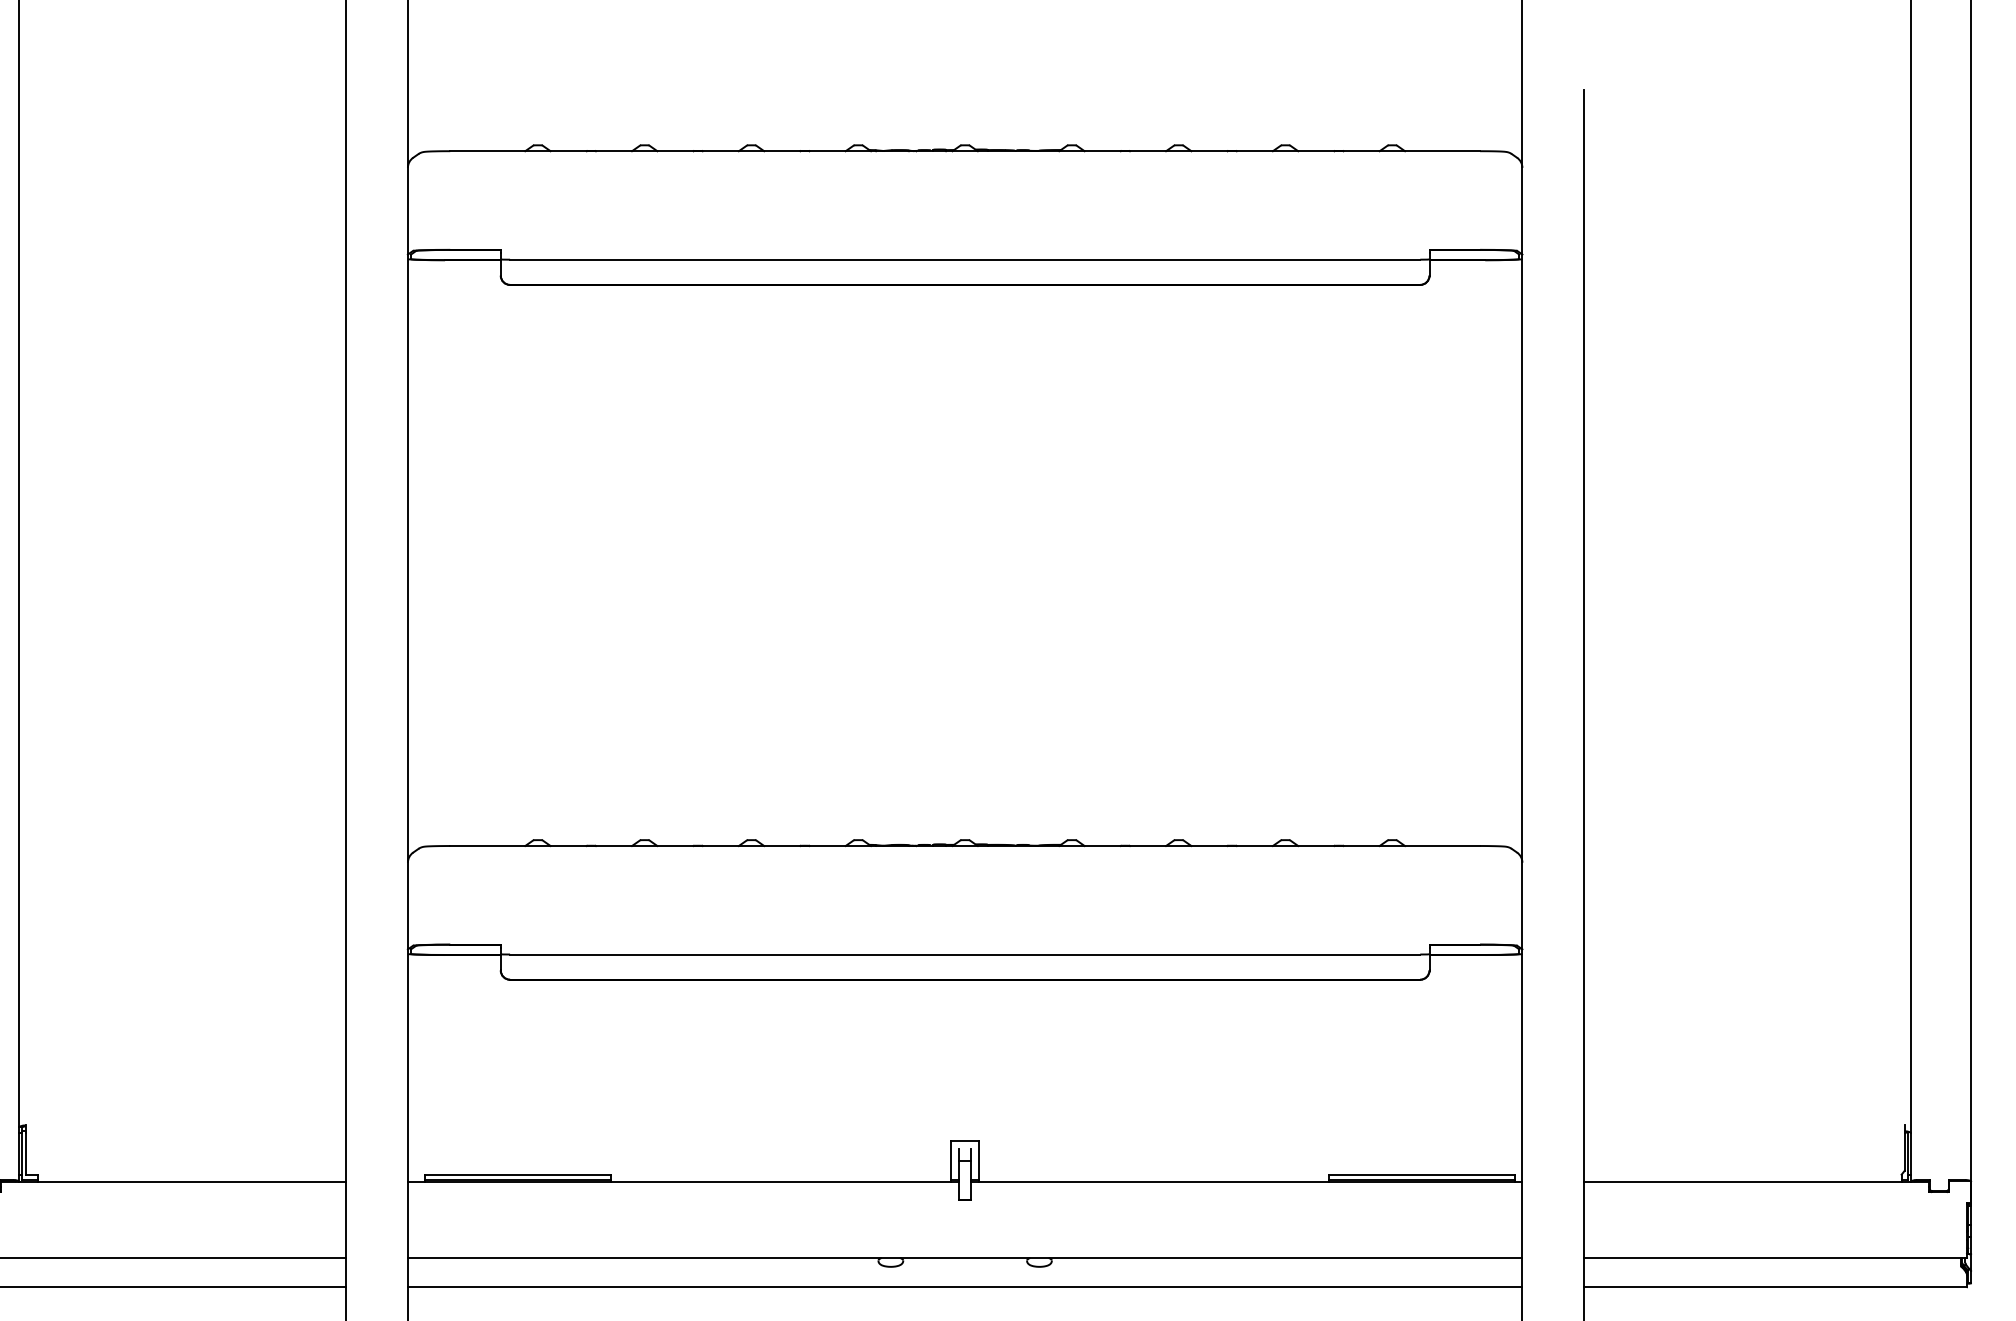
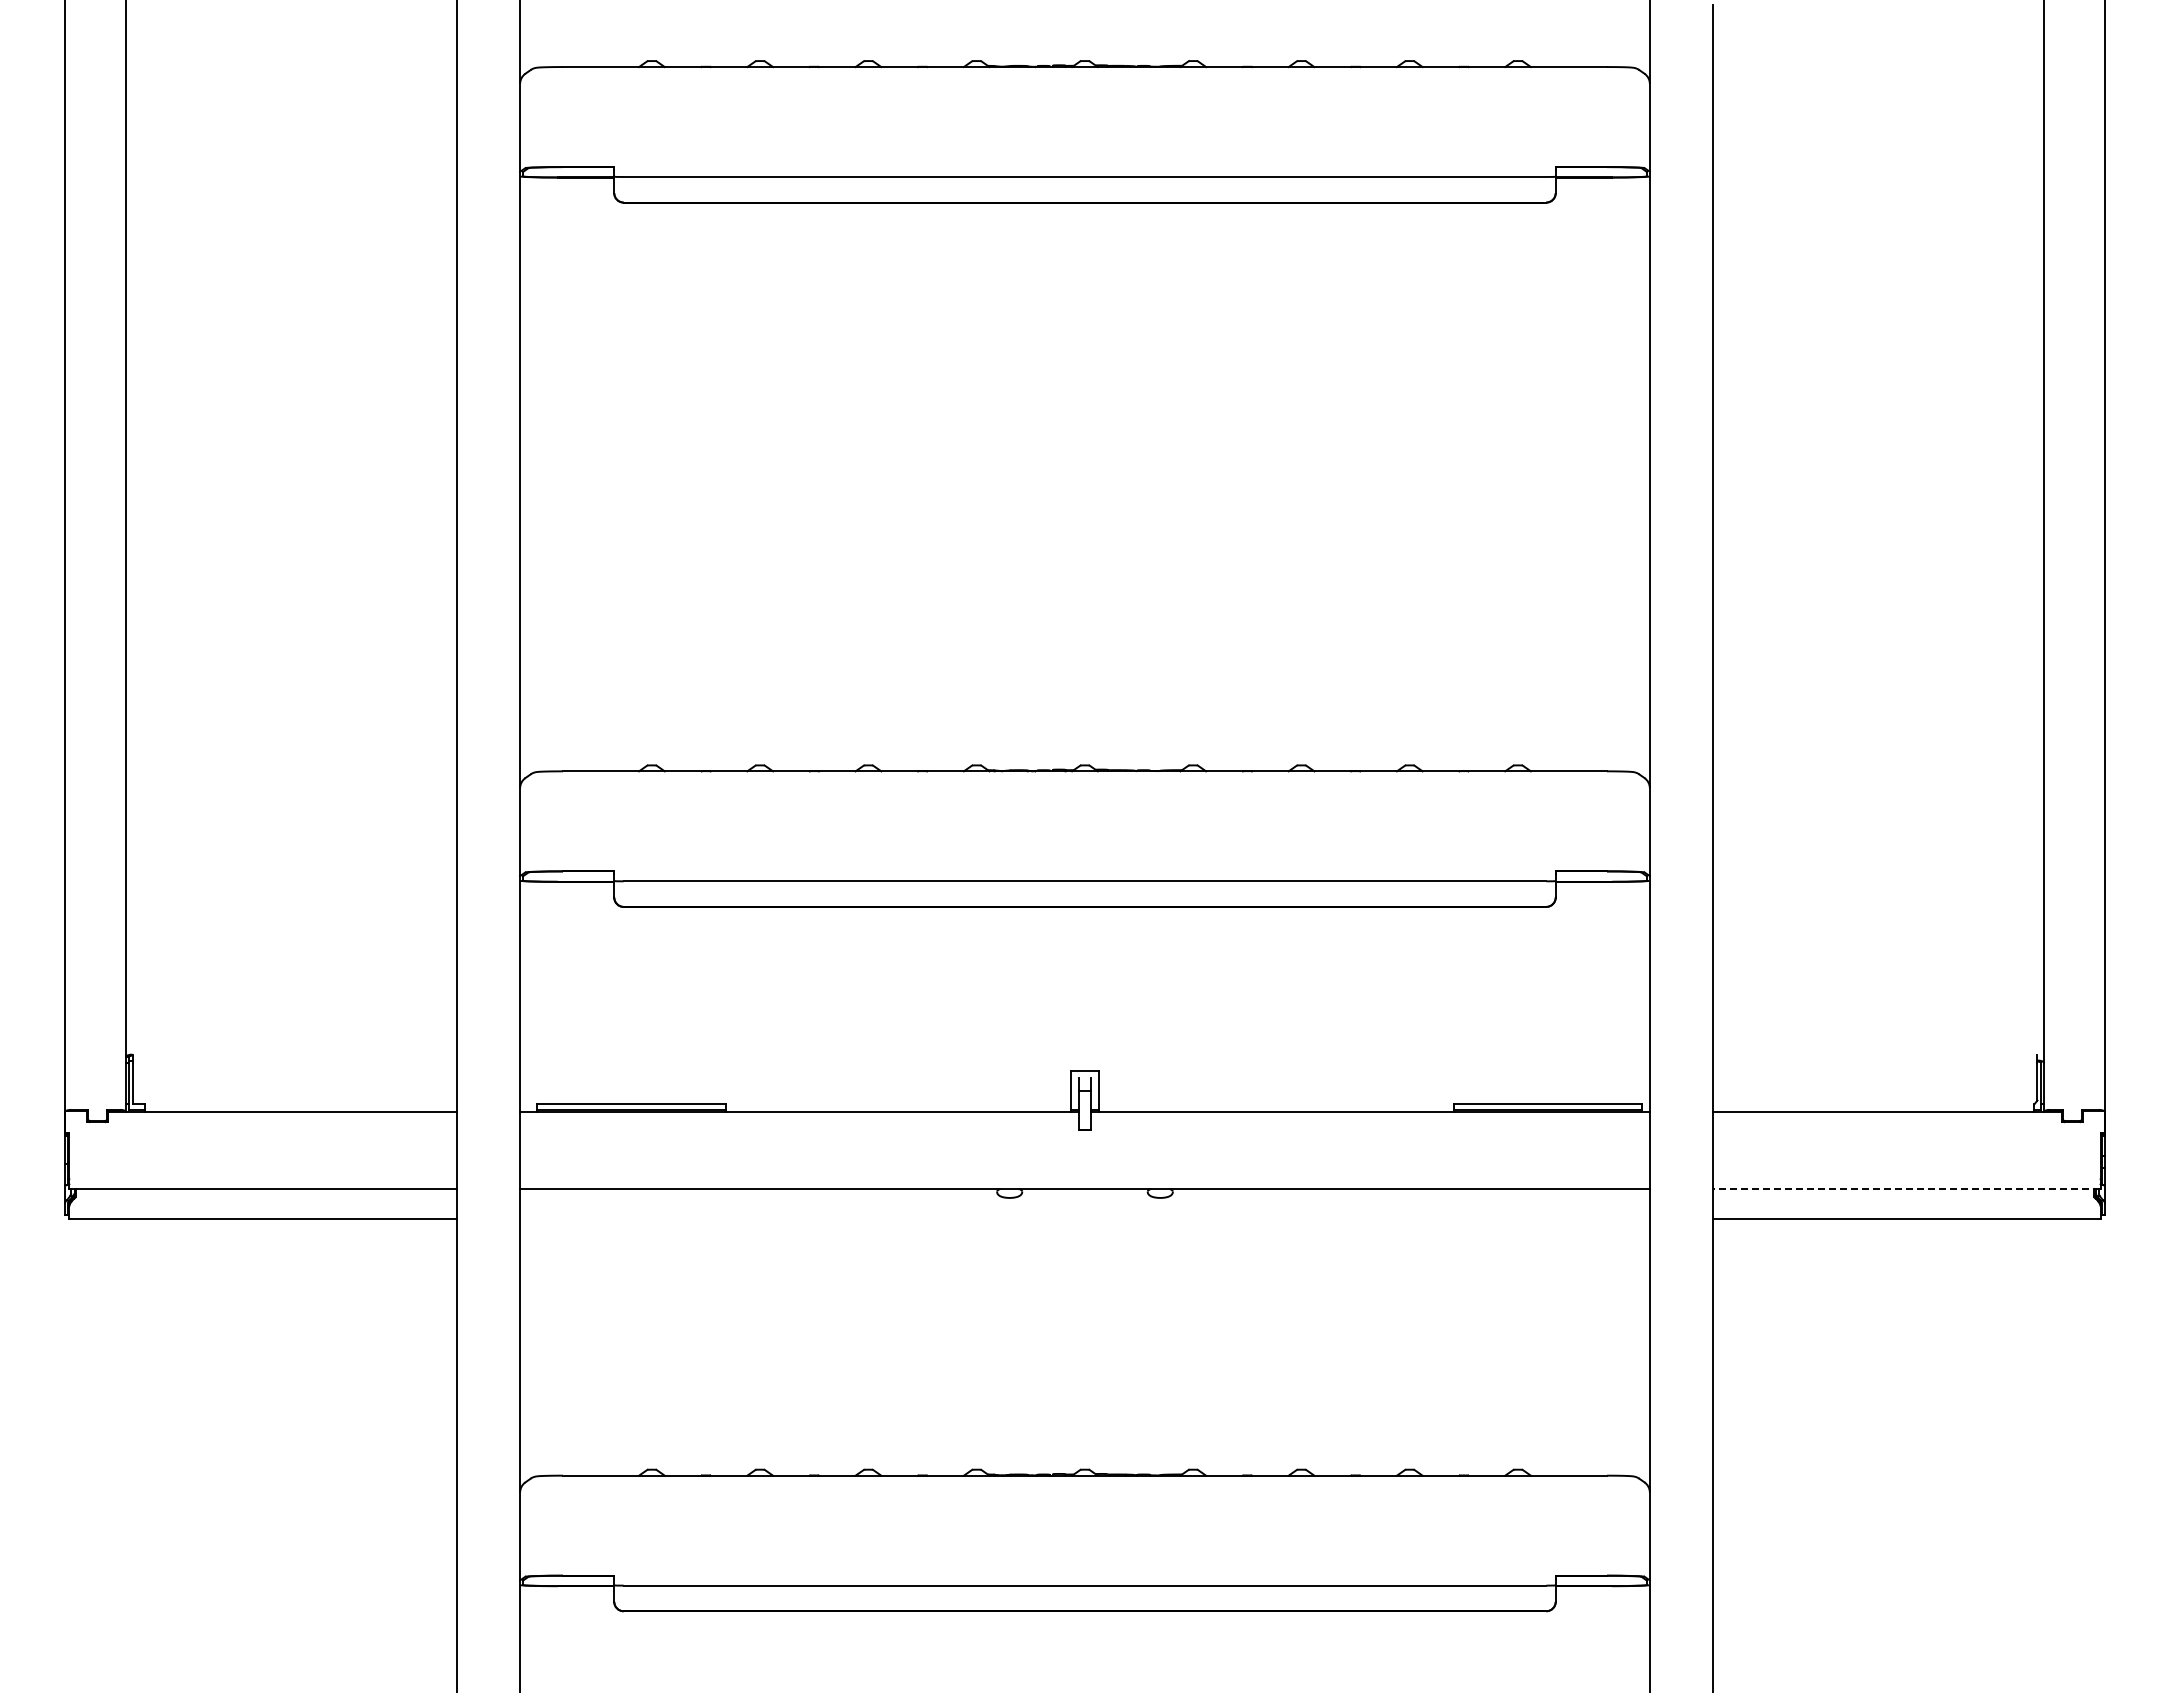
line: (1775, 1257) -> (1906, 1188), solid -> dashed
line: (964, 1287) -> (1084, 1218), removed

